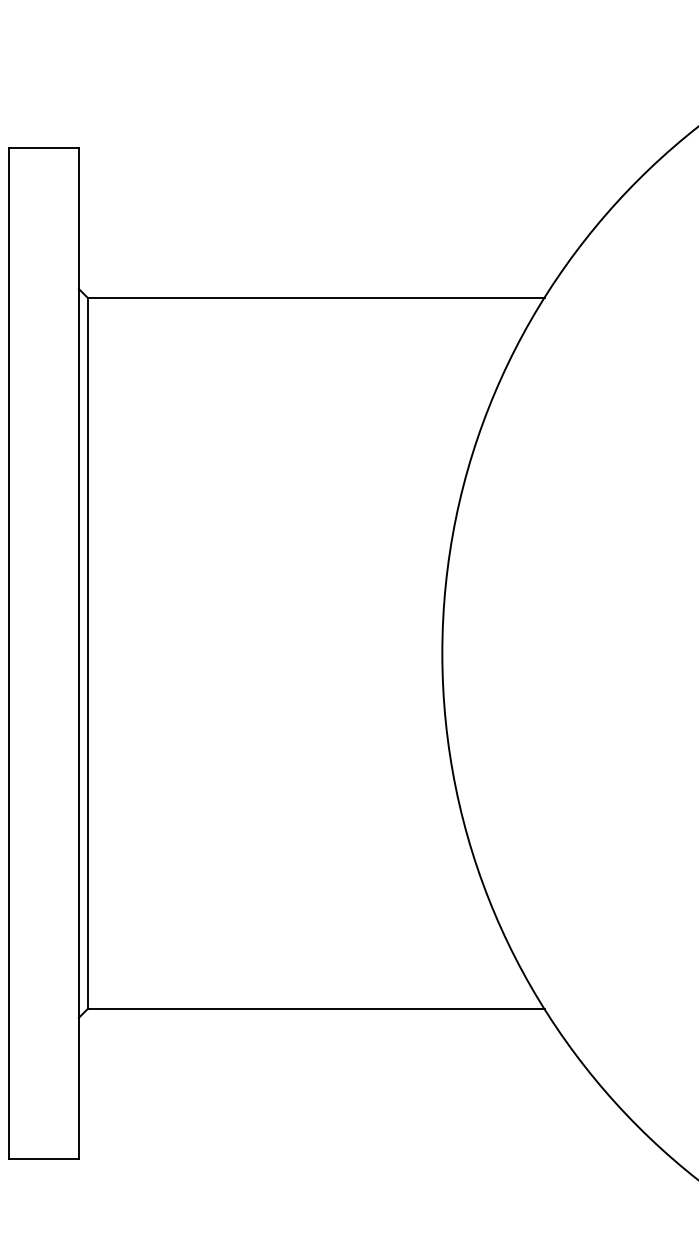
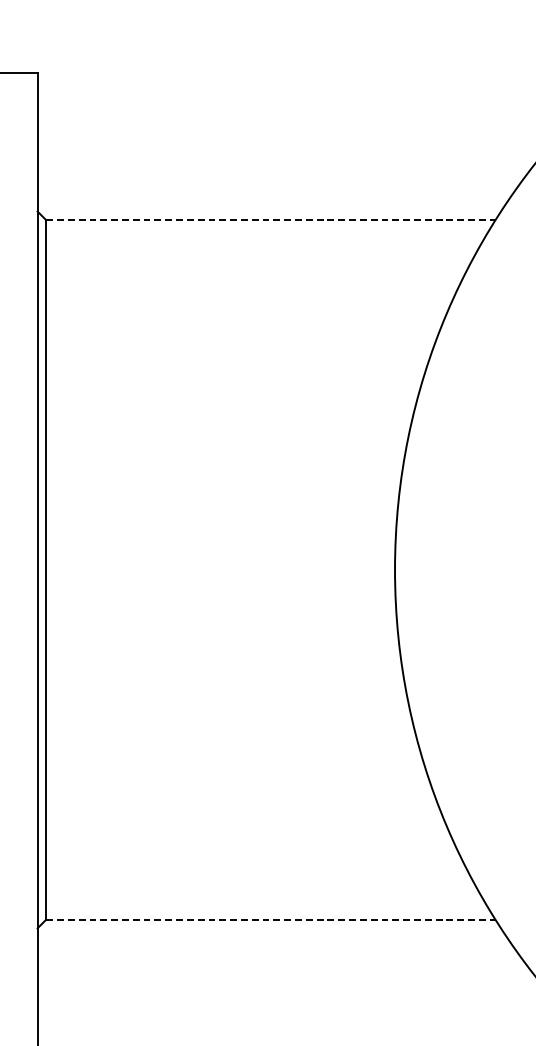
line: (316, 297) -> (271, 219), solid -> dashed
line: (316, 1009) -> (271, 920), solid -> dashed

